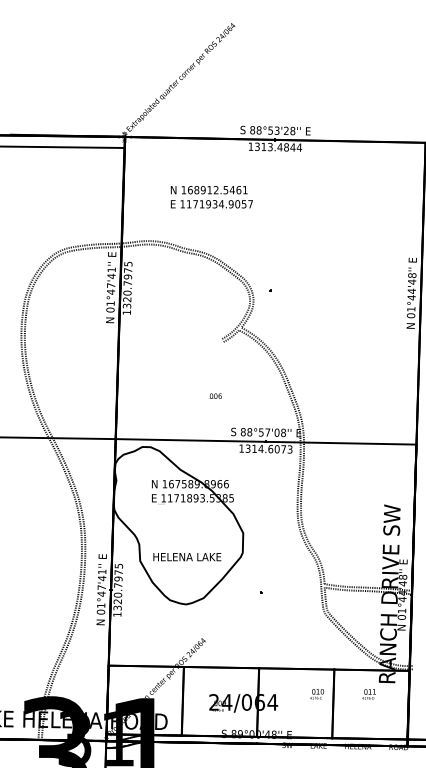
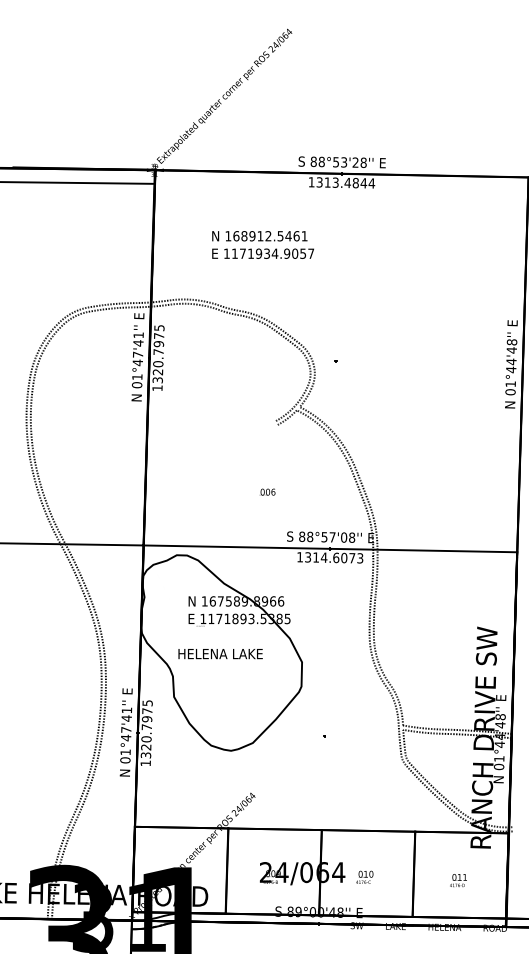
text: (187, 557) -> (220, 654), moved
text: (316, 693) -> (364, 876), moved
text: (369, 694) -> (458, 880), moved

